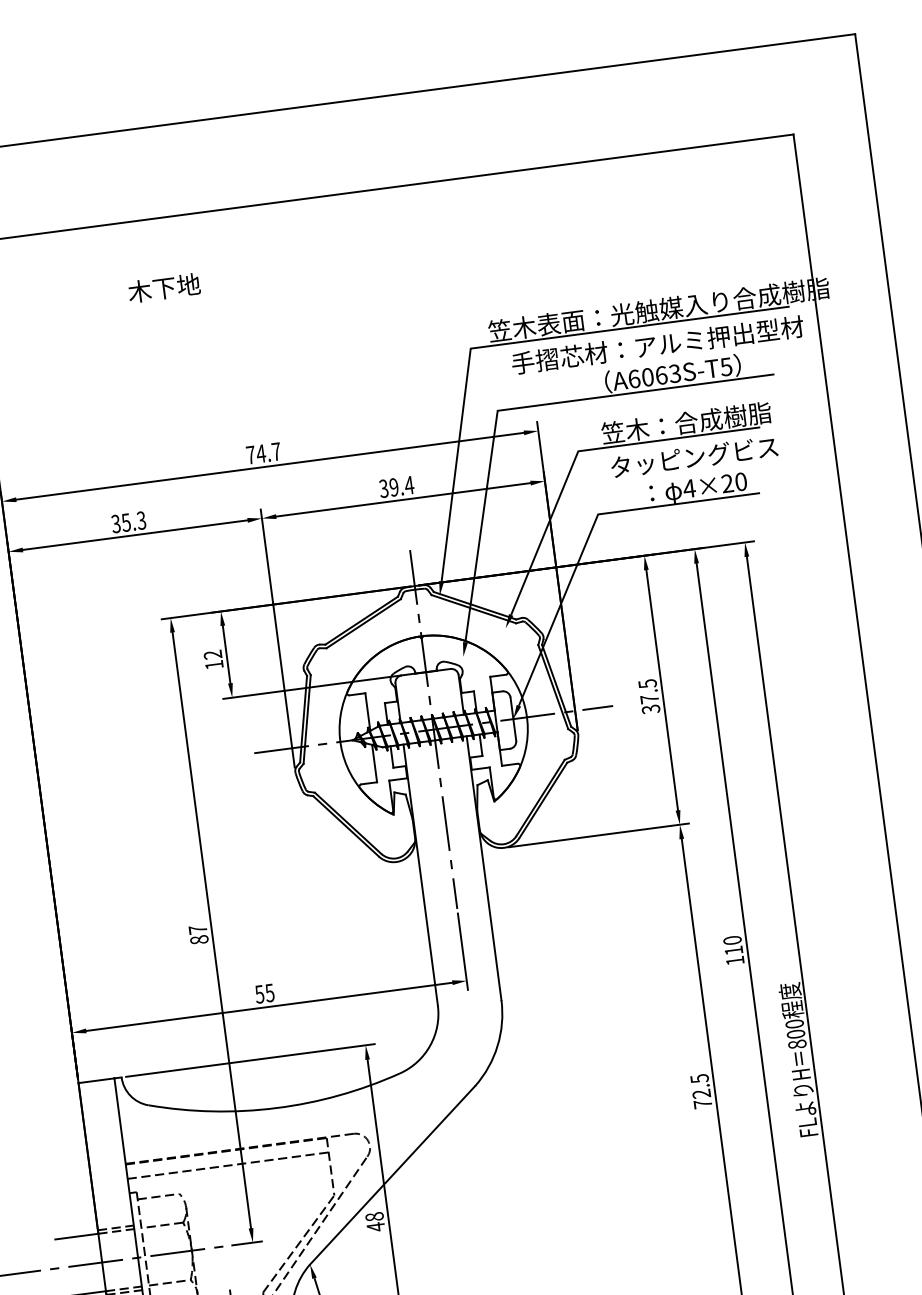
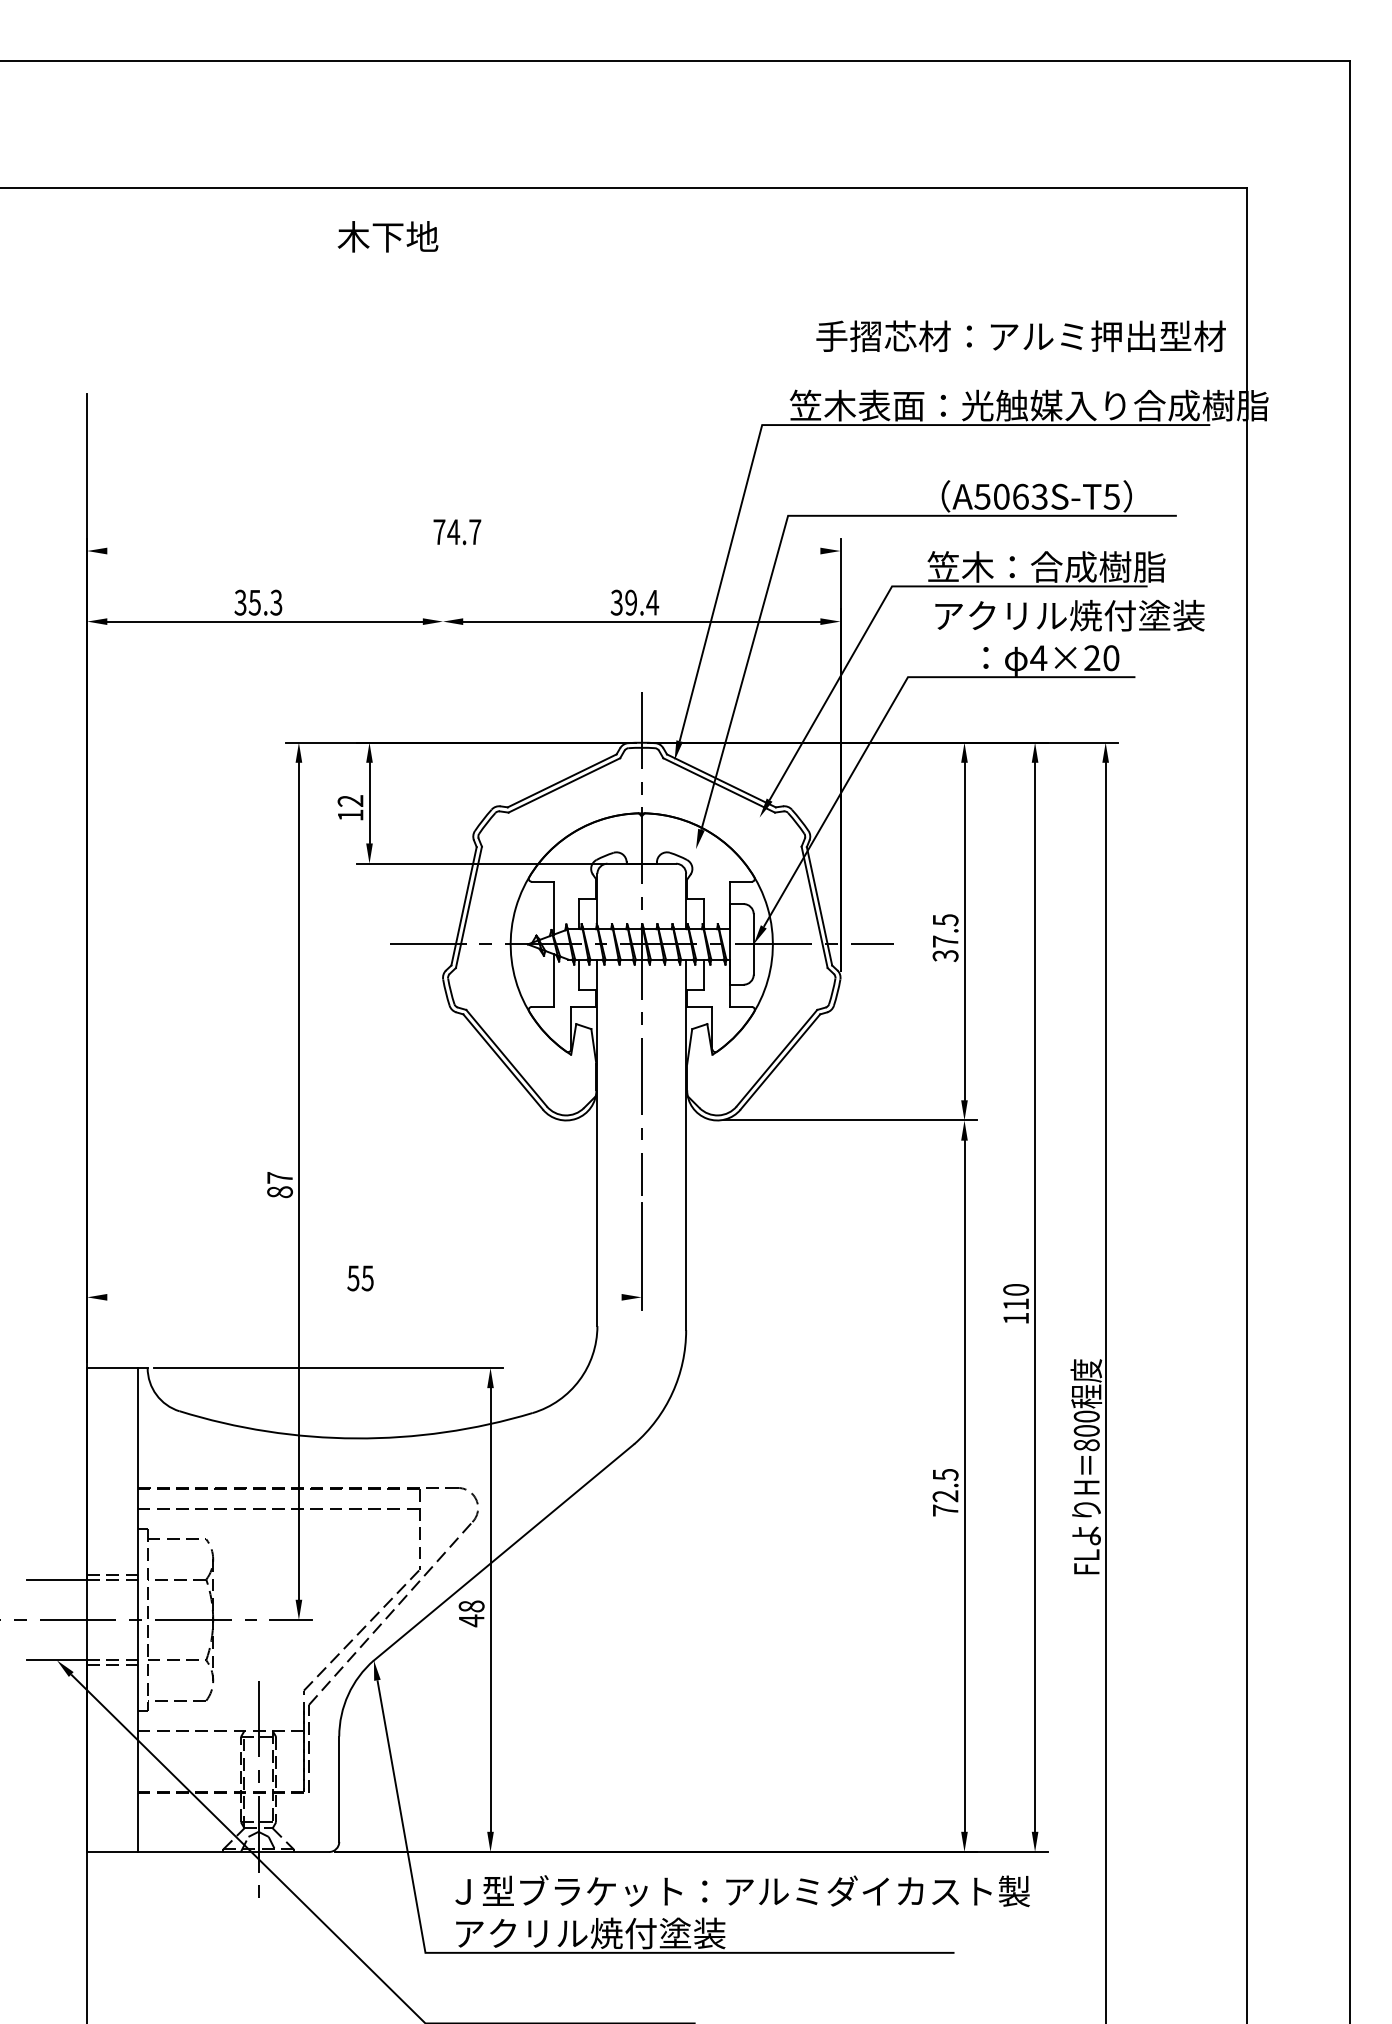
text: (163, 287) -> (387, 236), moved
text: (657, 345) -> (1020, 336), moved
text: (634, 378) -> (982, 496), A6063S-T5 -> A5063S-T5
text: (707, 455) -> (1069, 615), タッピングビス -> アクリル焼付塗装
line: (269, 466) -> (463, 551), removed
line: (278, 638) -> (443, 790), removed
line: (269, 1006) -> (364, 1297), removed

